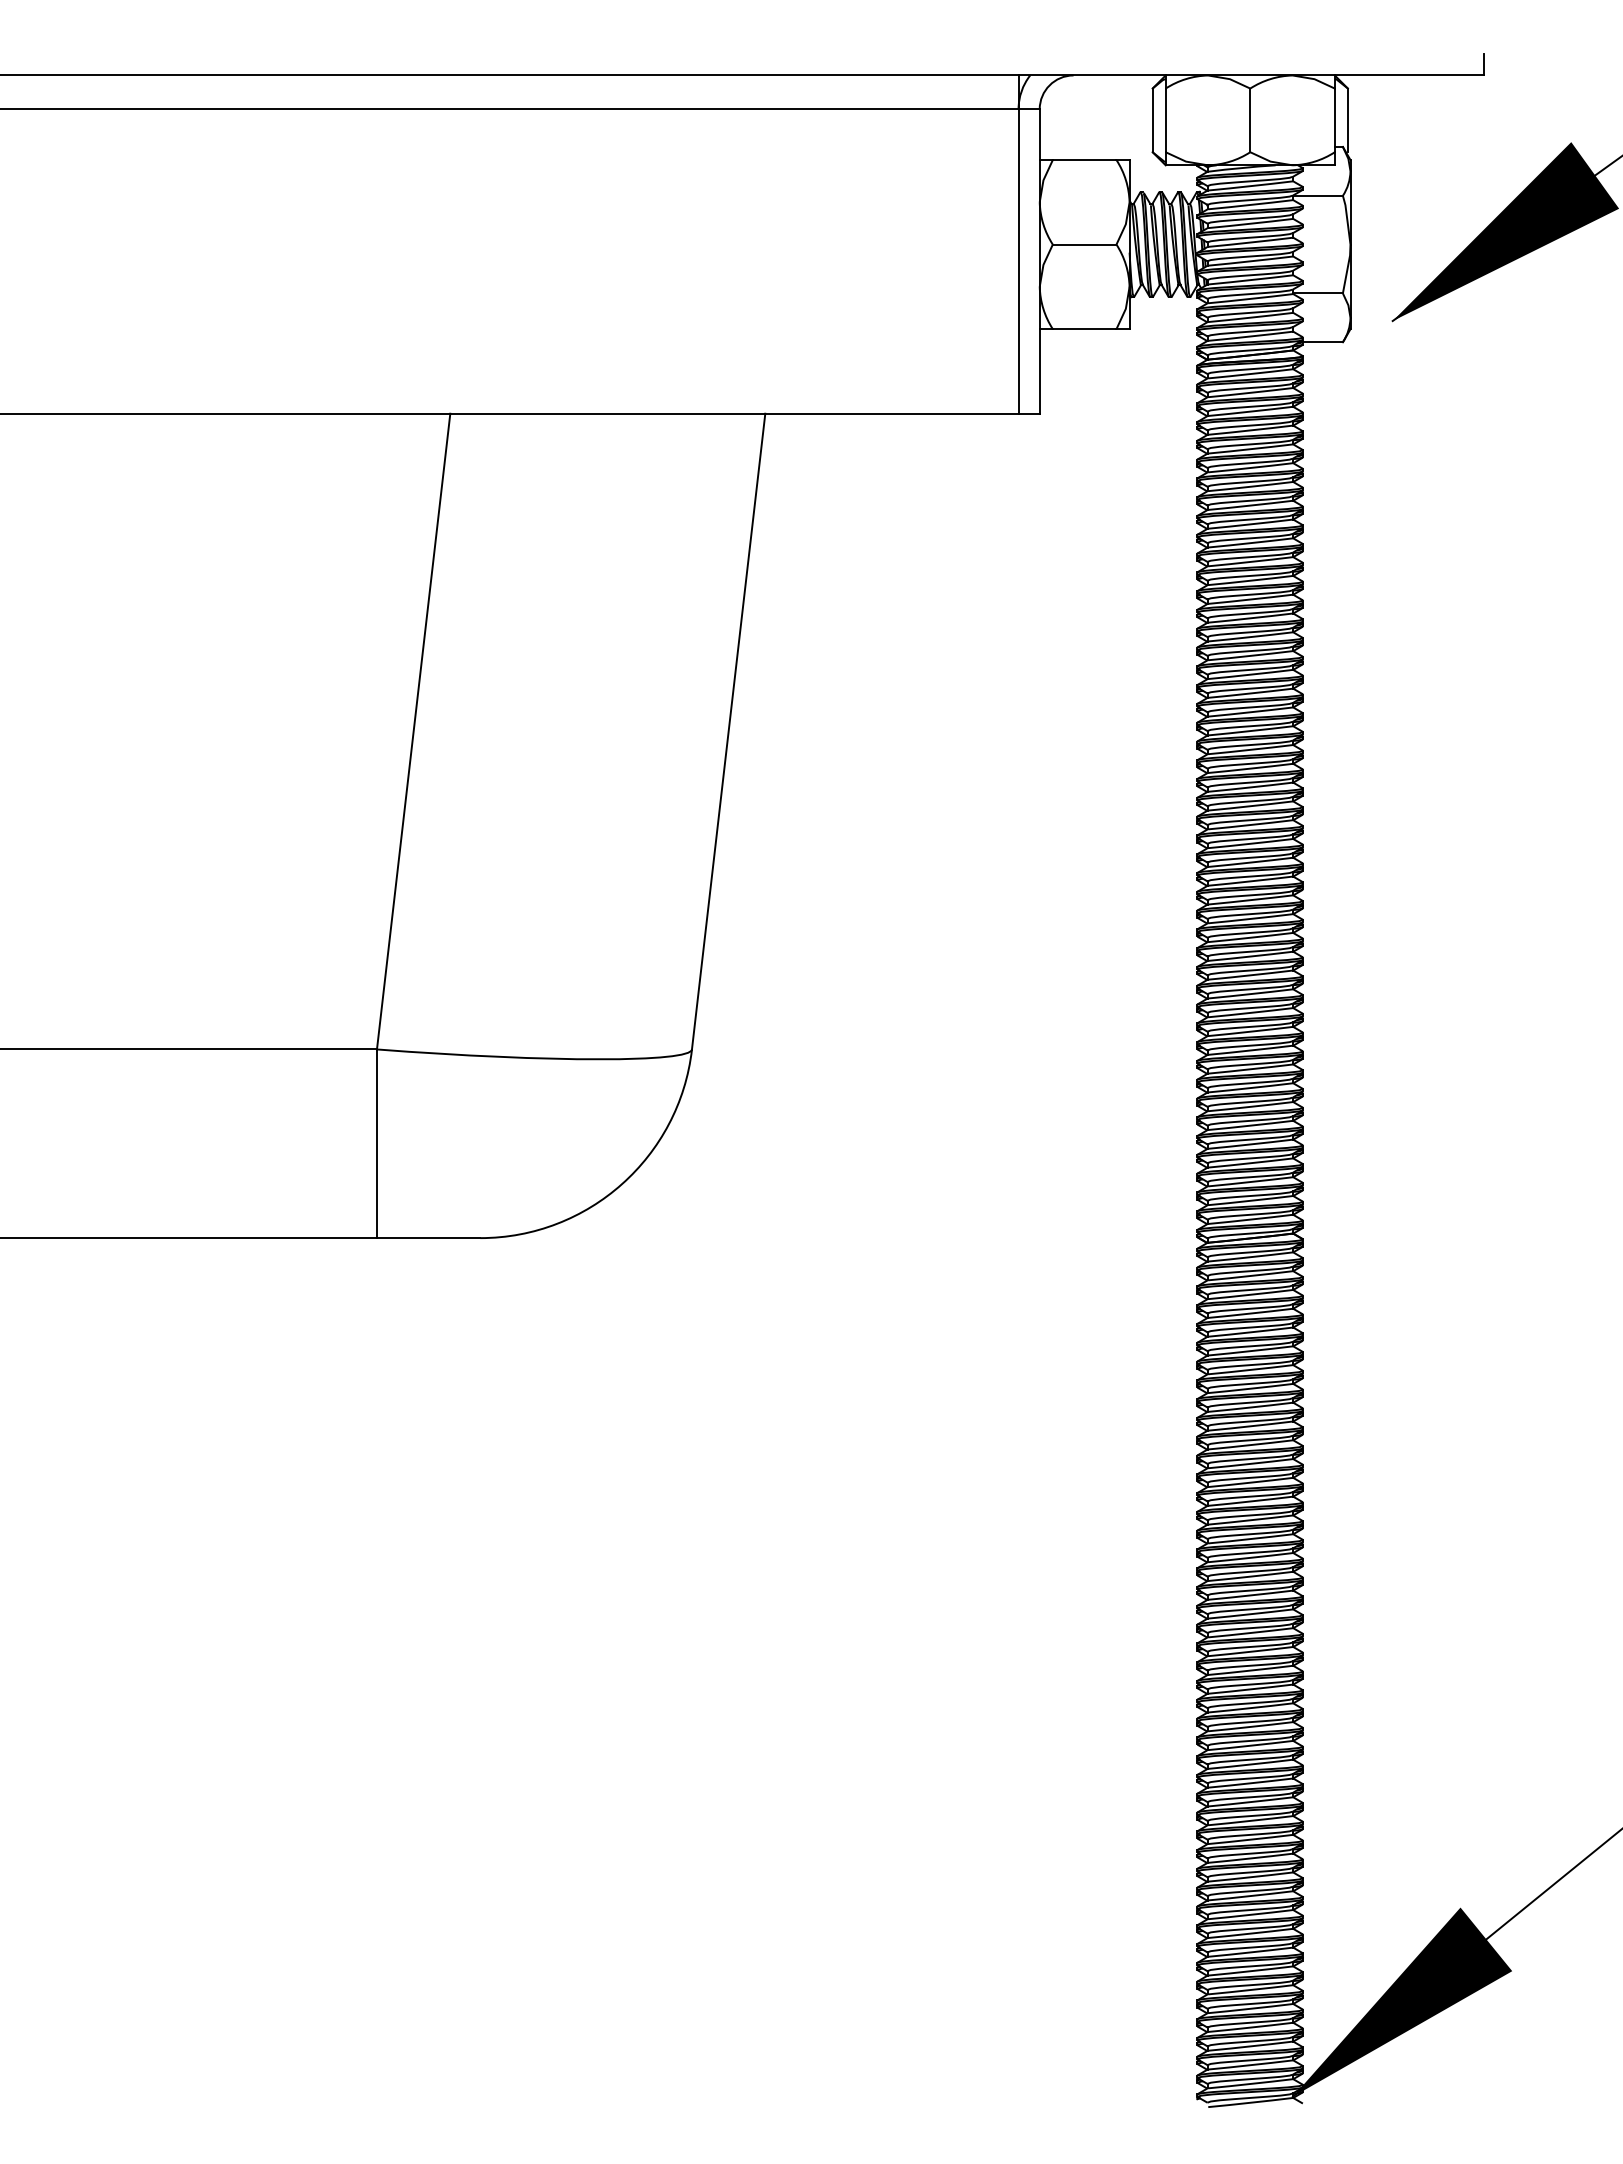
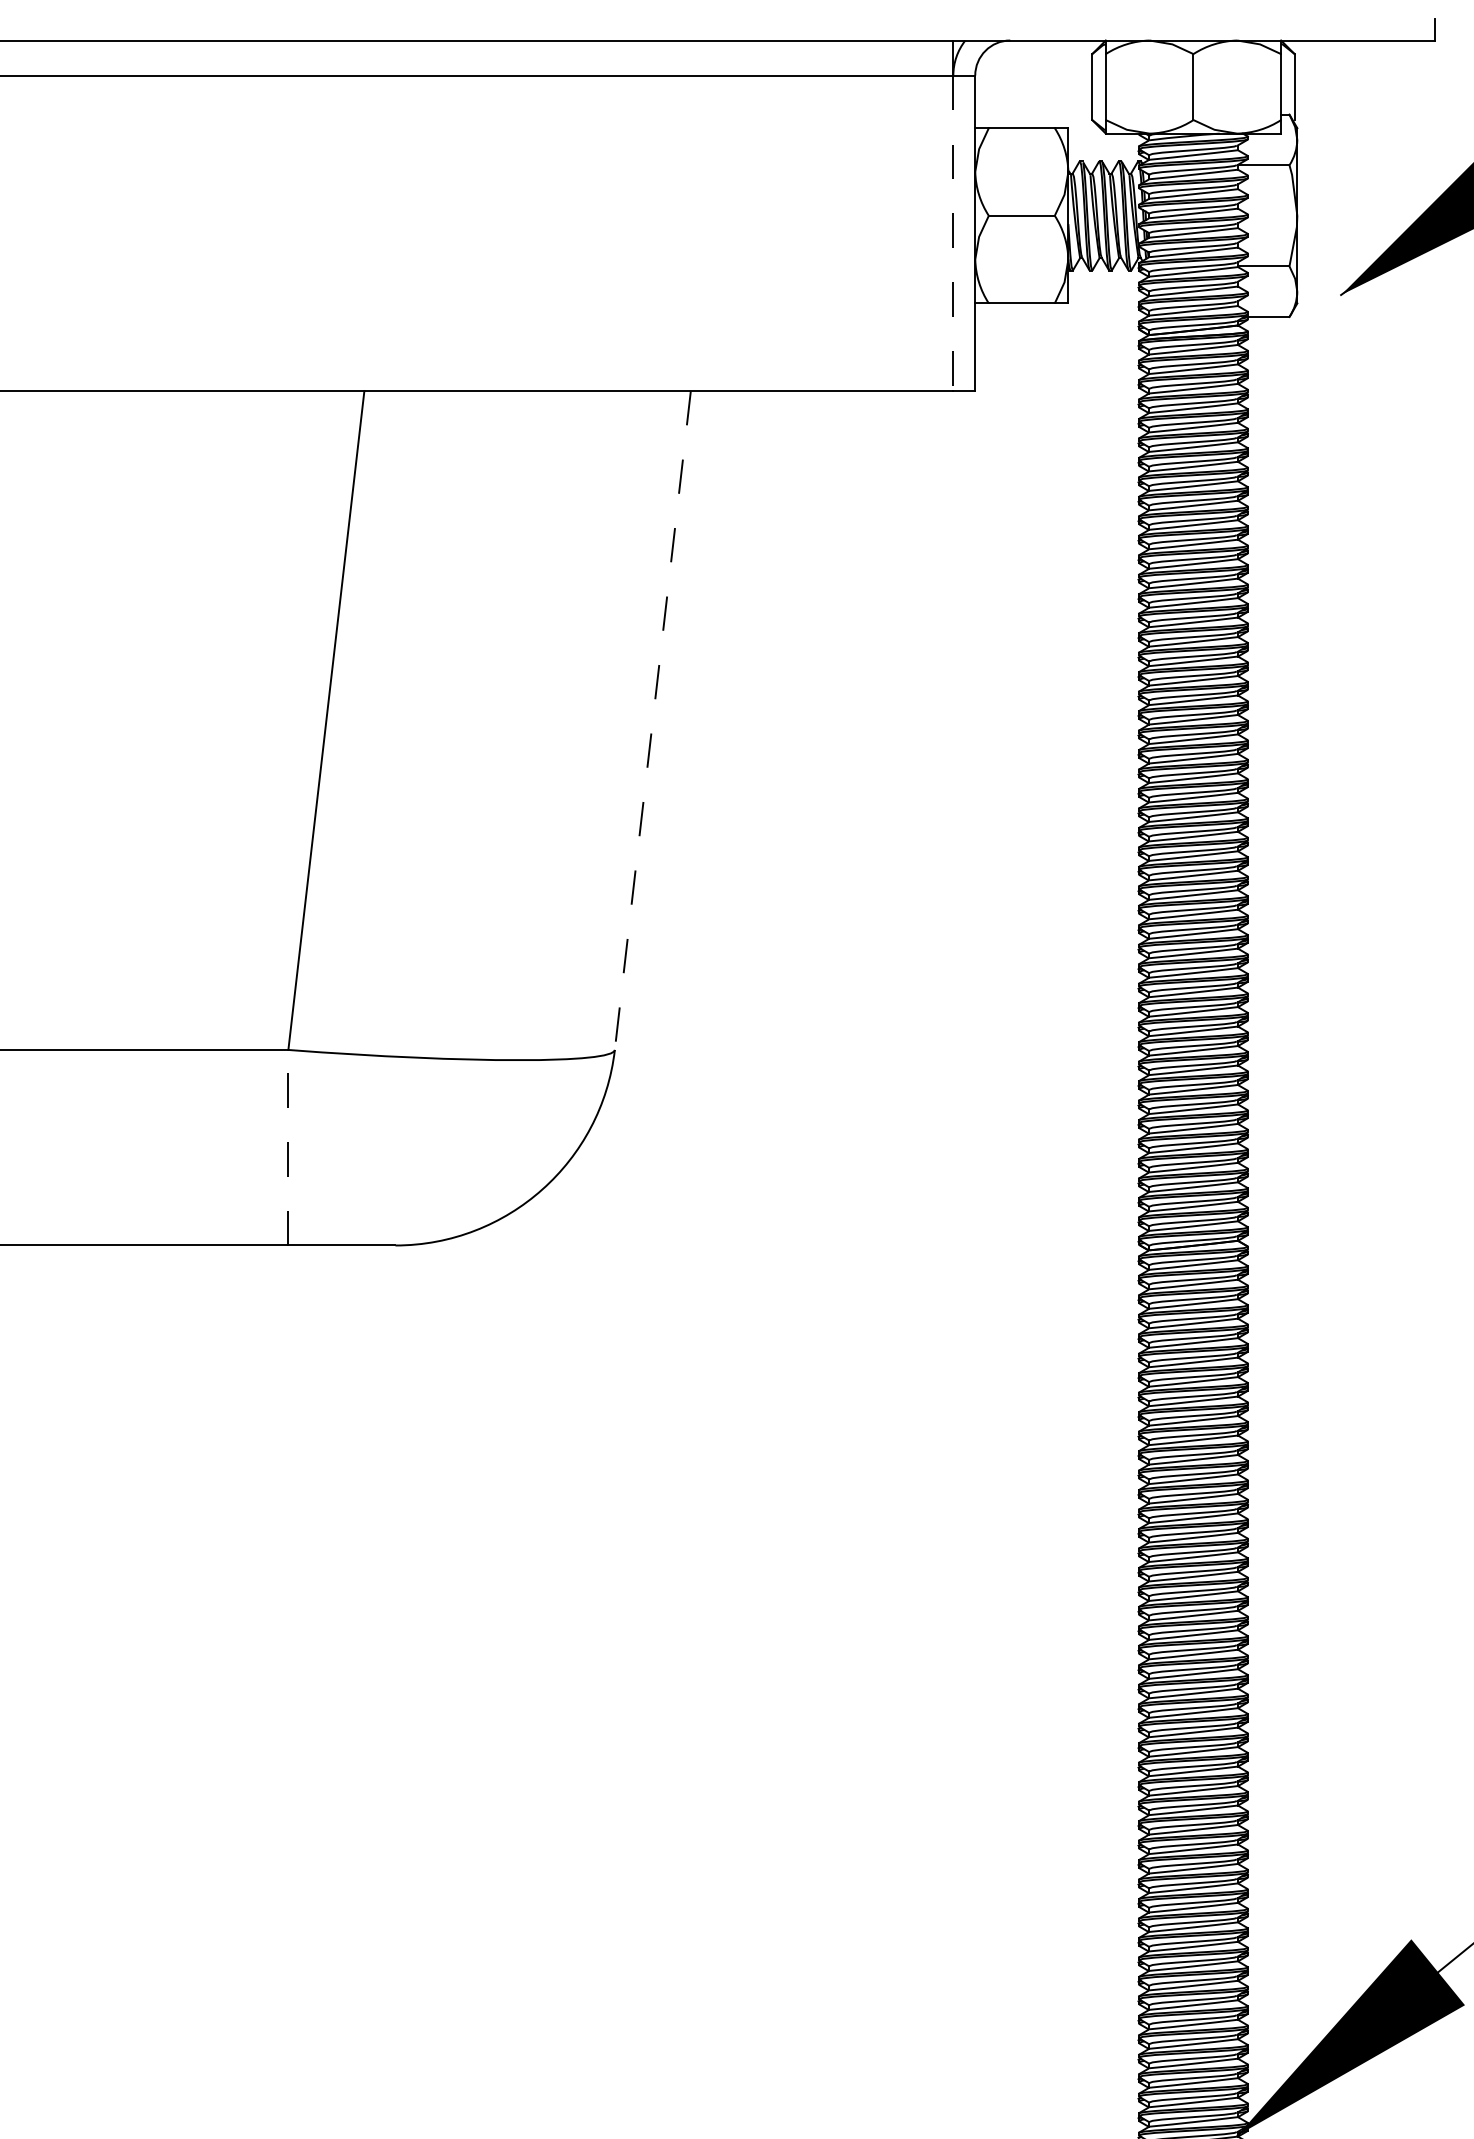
line: (1018, 262) -> (953, 234), solid -> dashed
line: (728, 731) -> (652, 720), solid -> dashed
line: (376, 1143) -> (287, 1147), solid -> dashed

